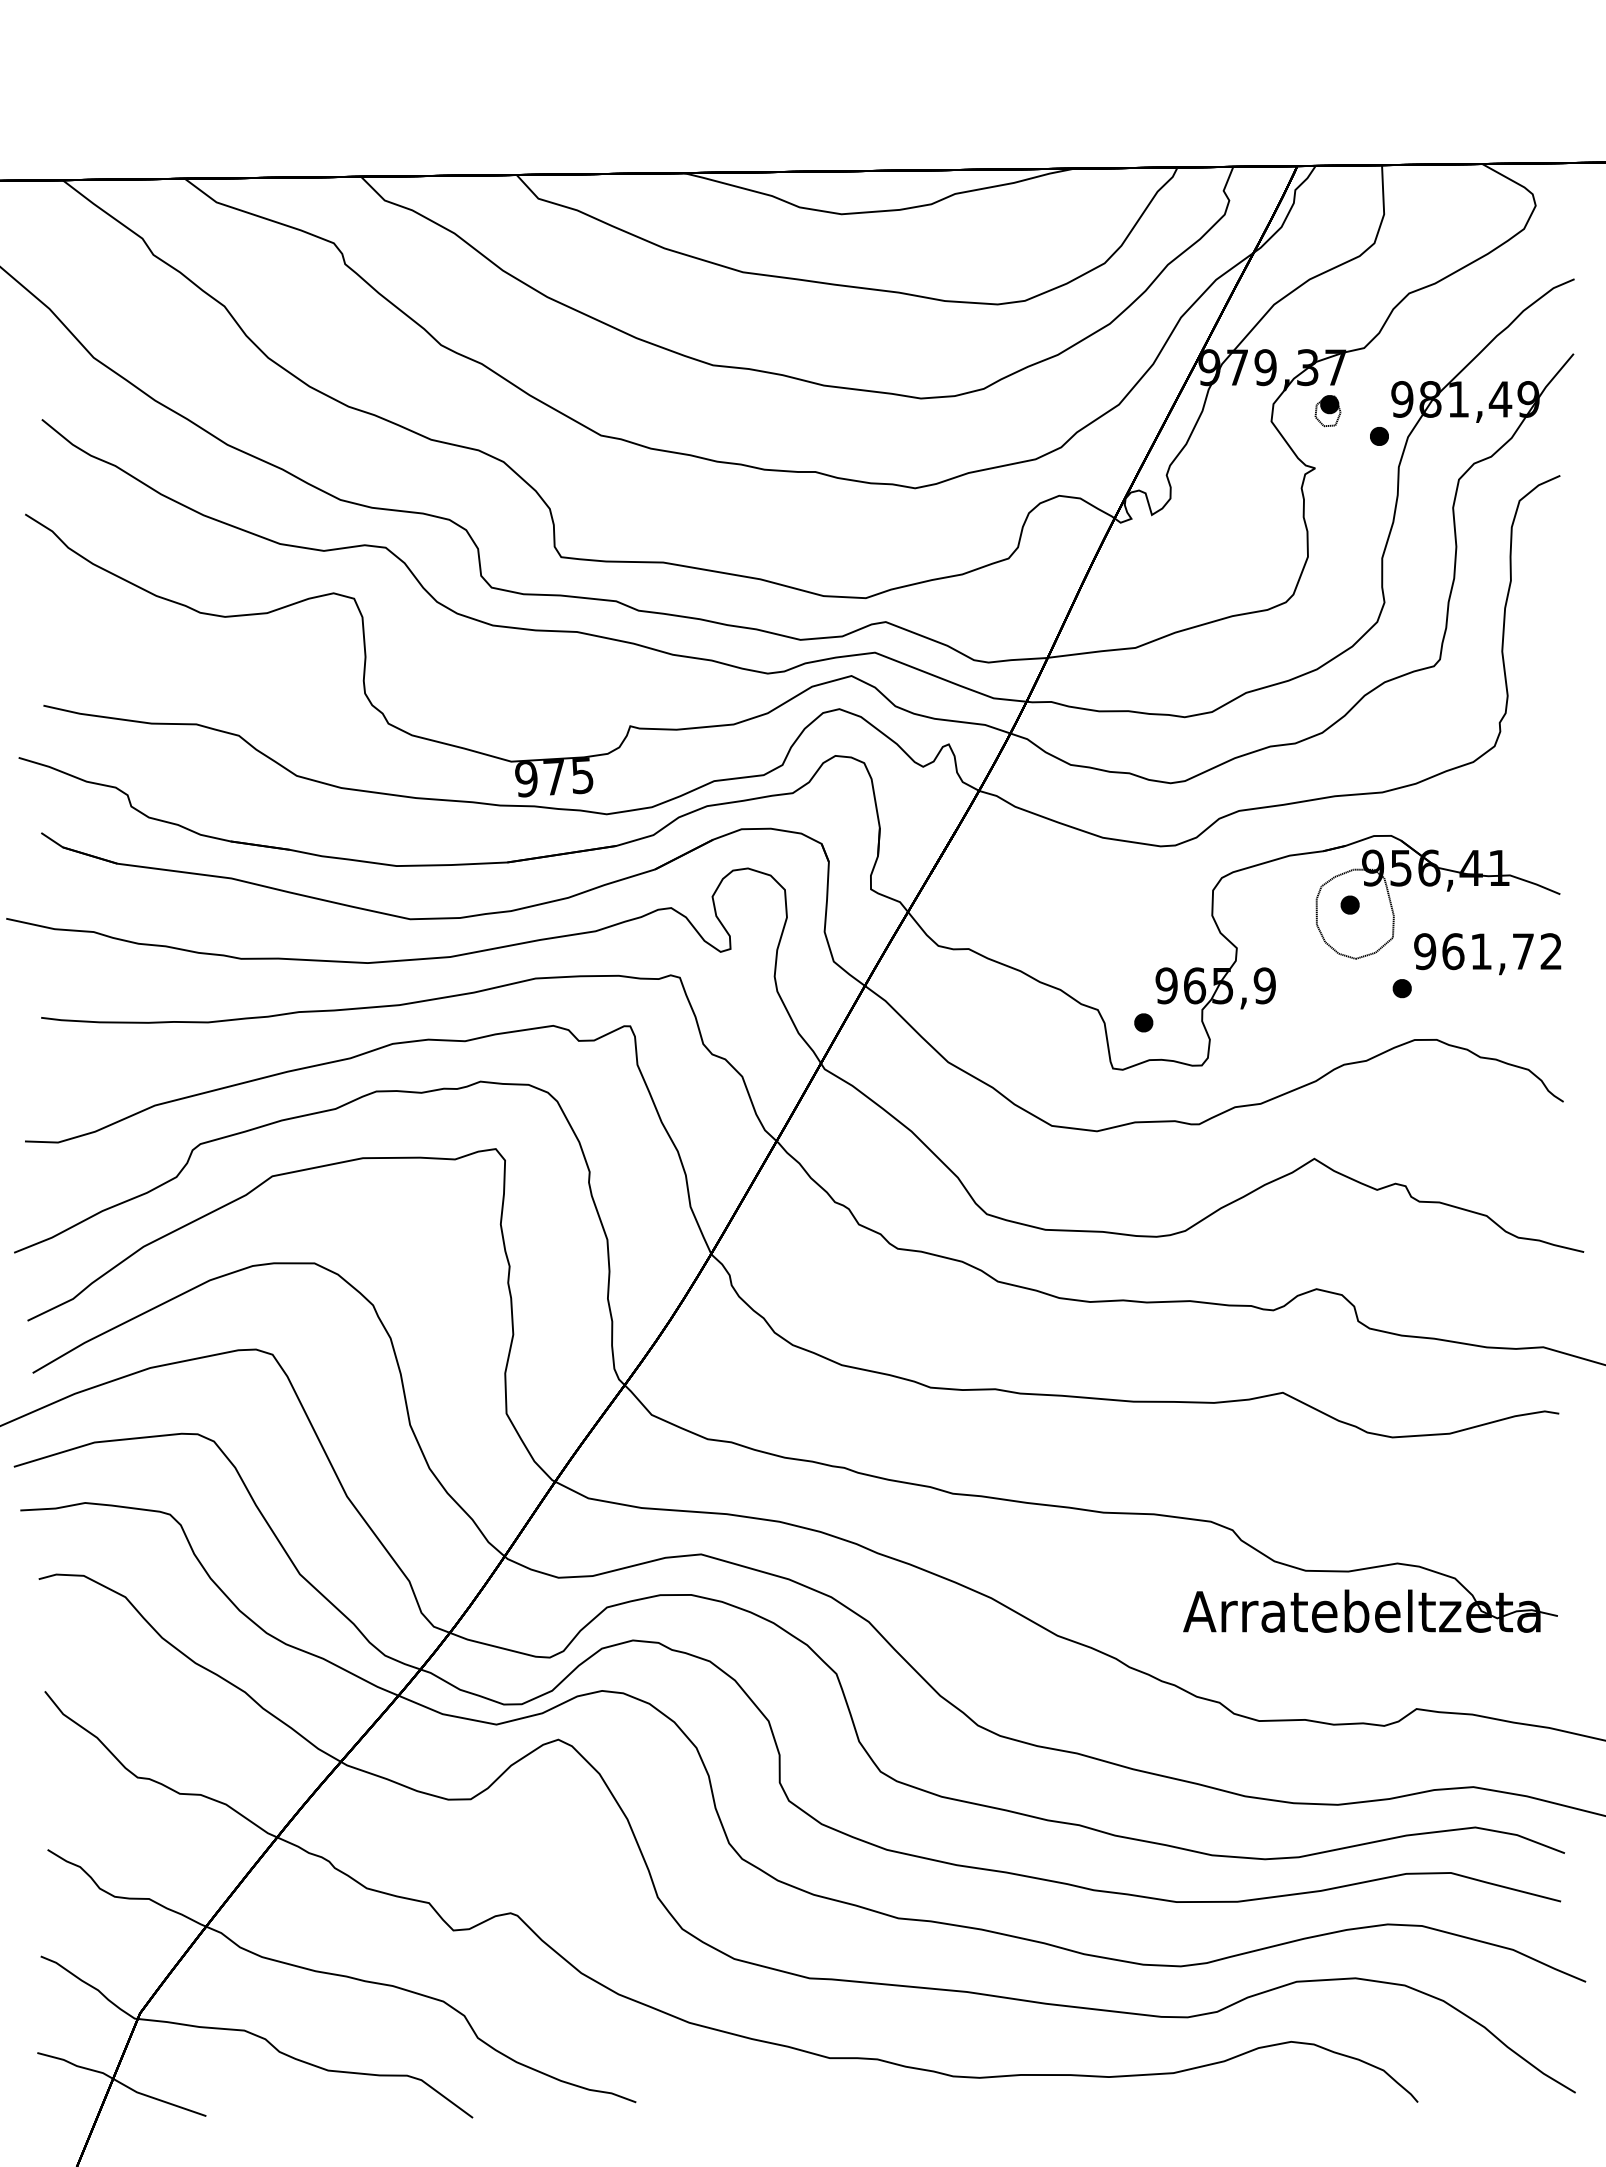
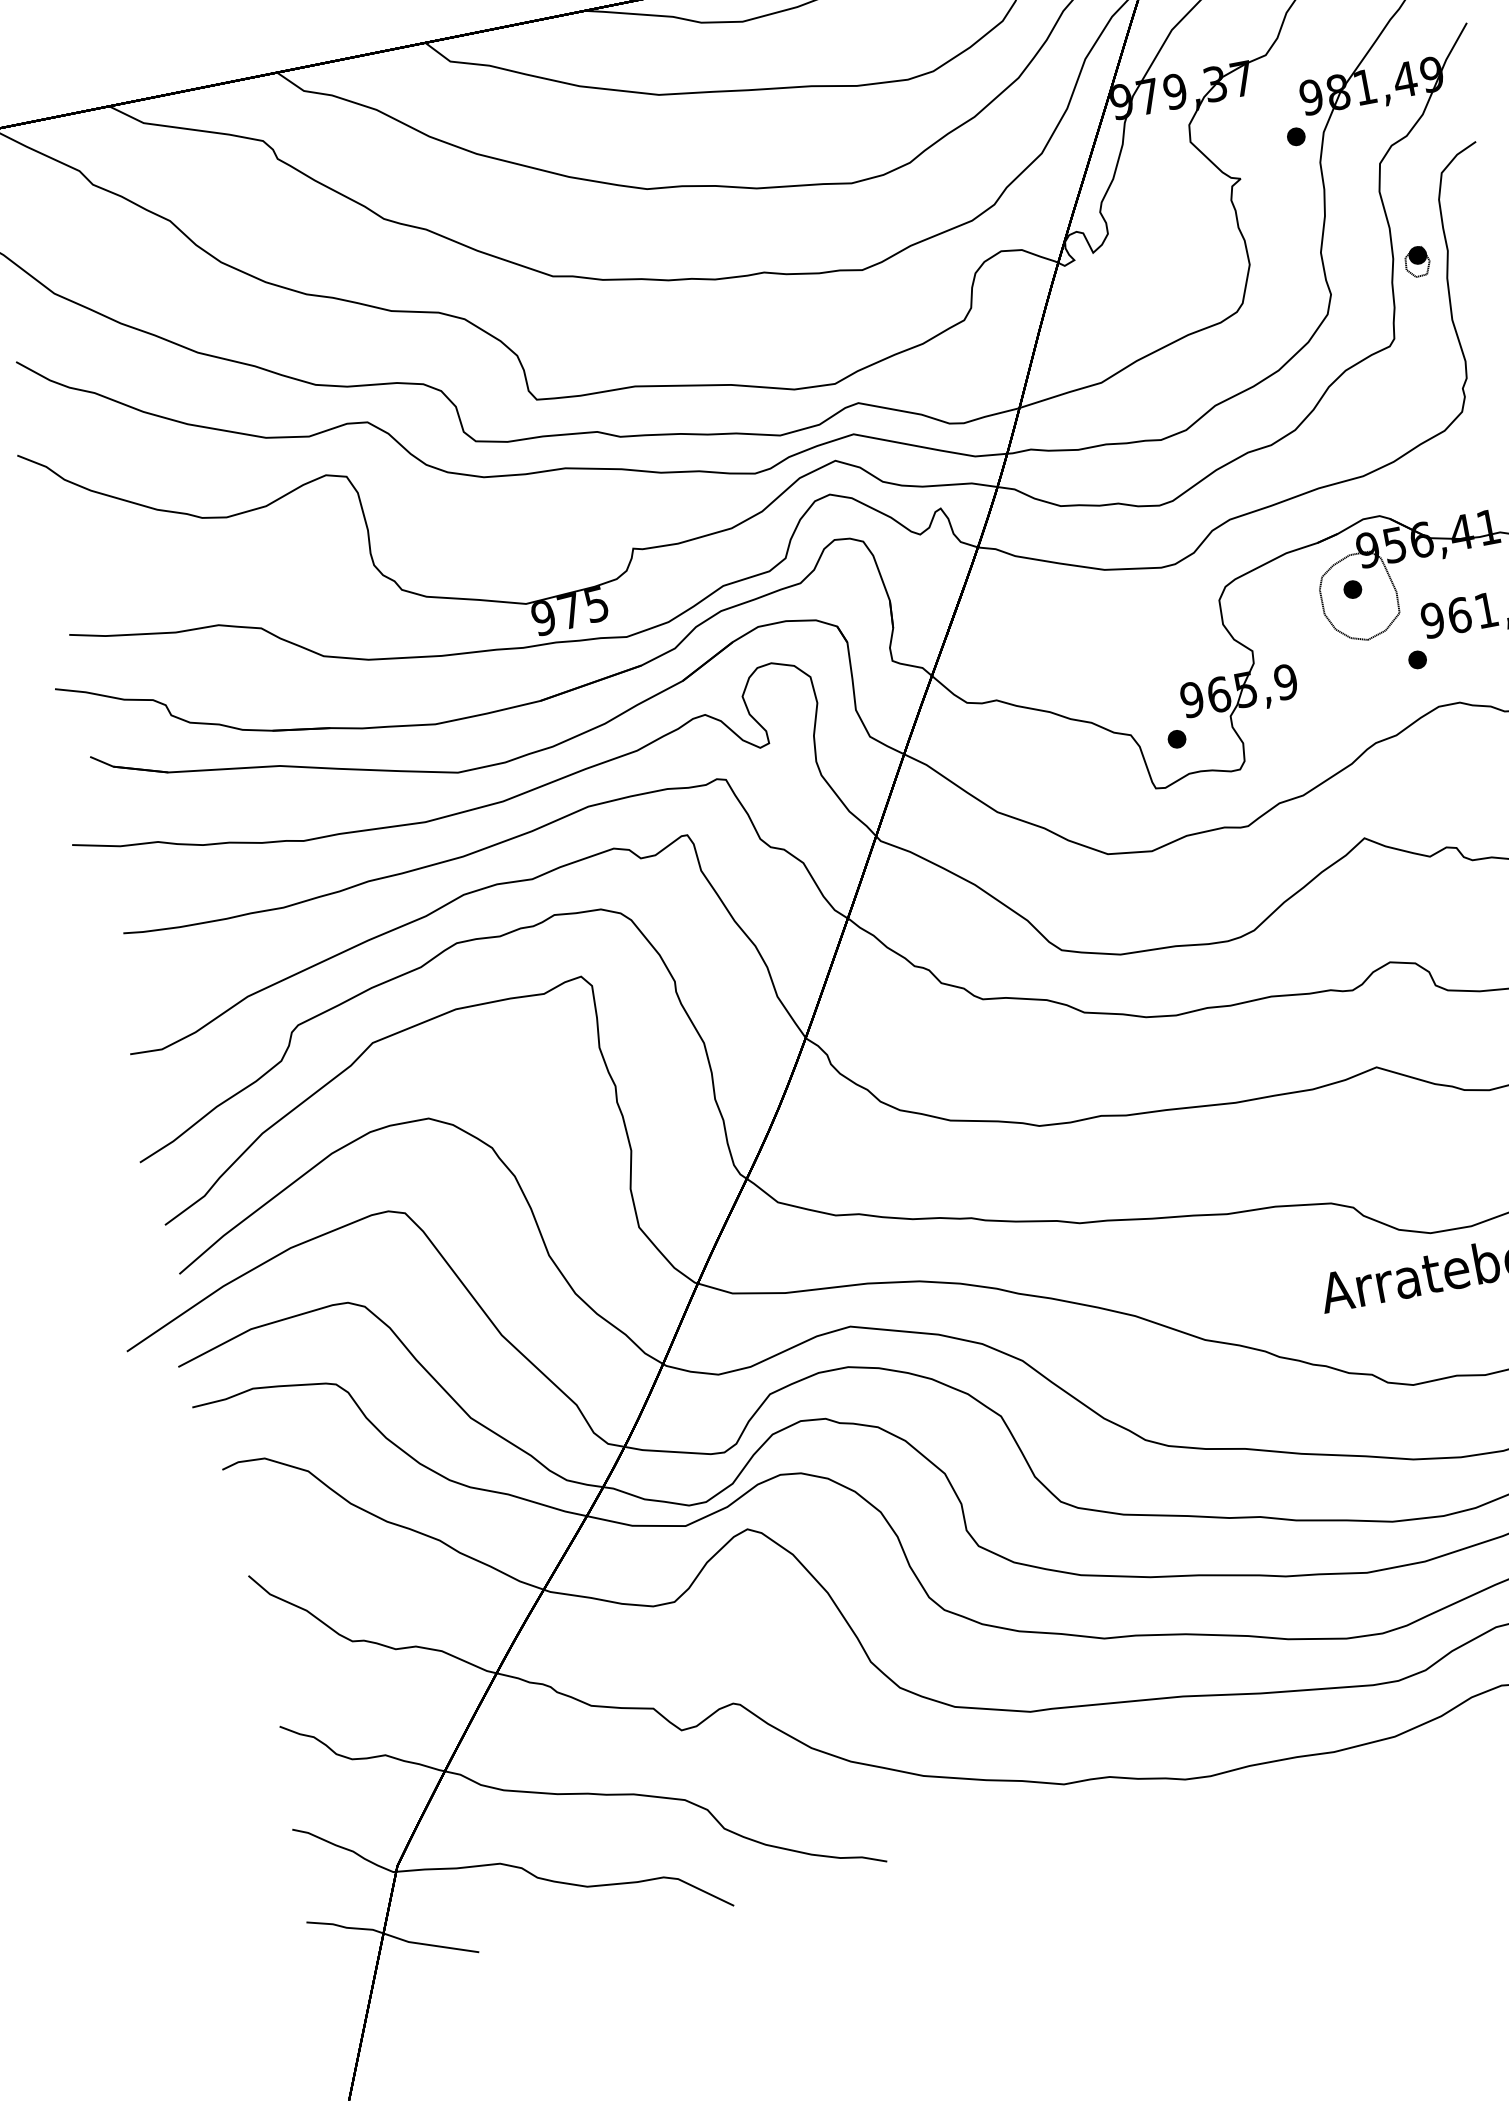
part: (1327, 411) -> (1416, 262), moved

